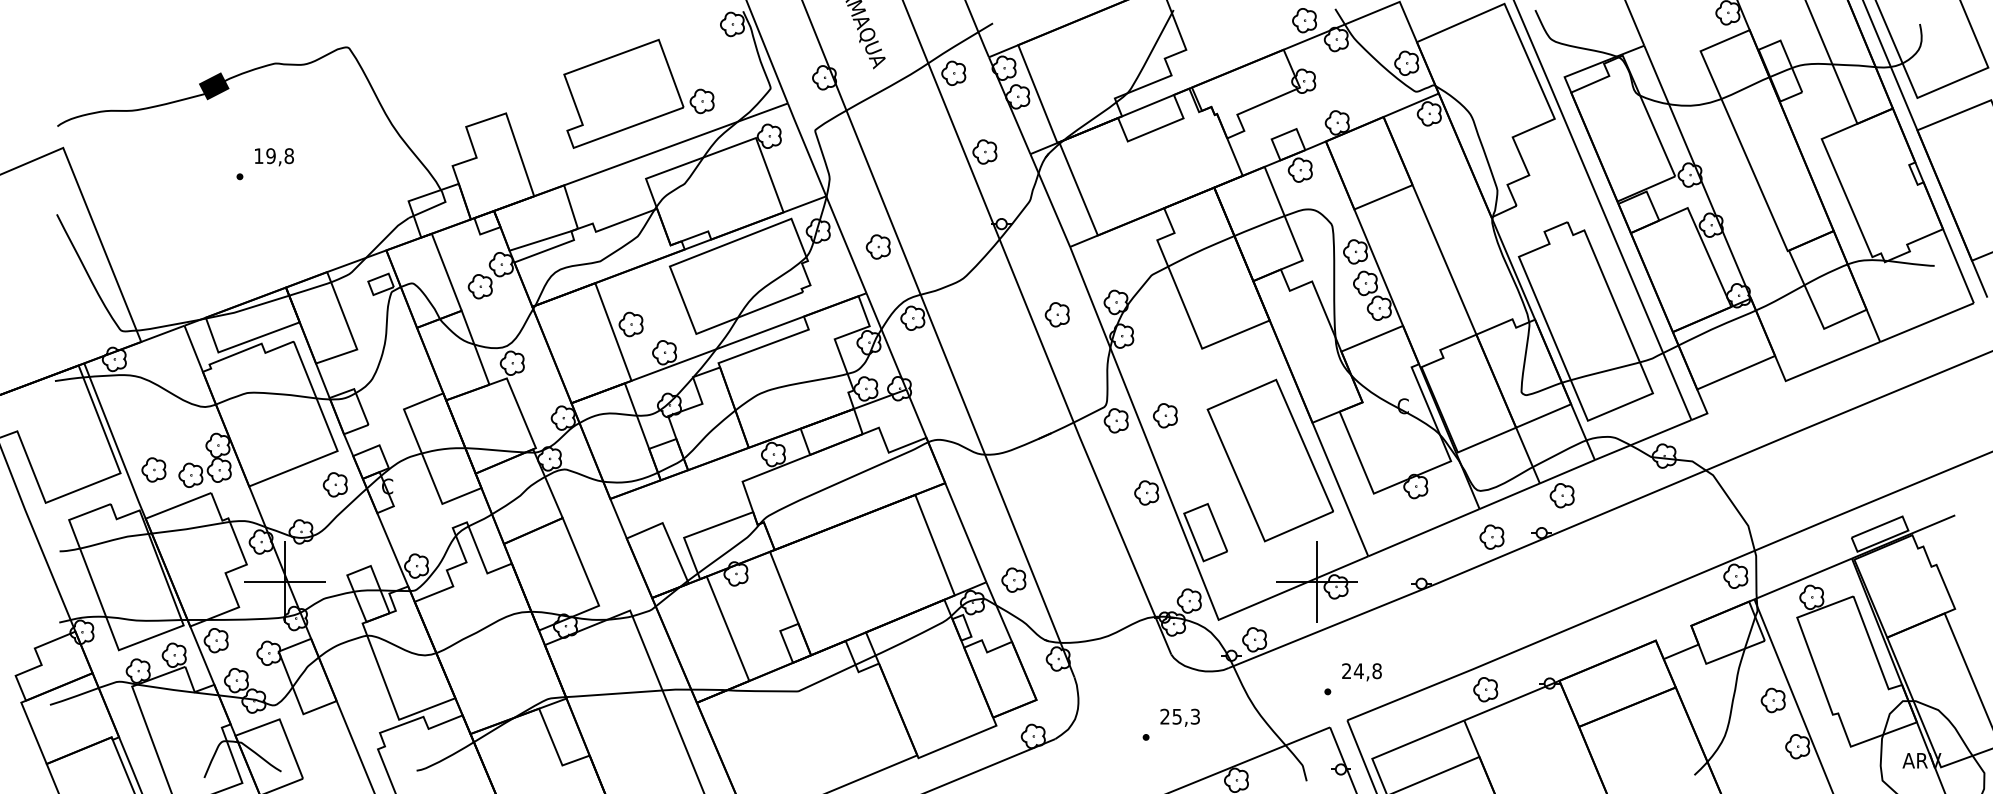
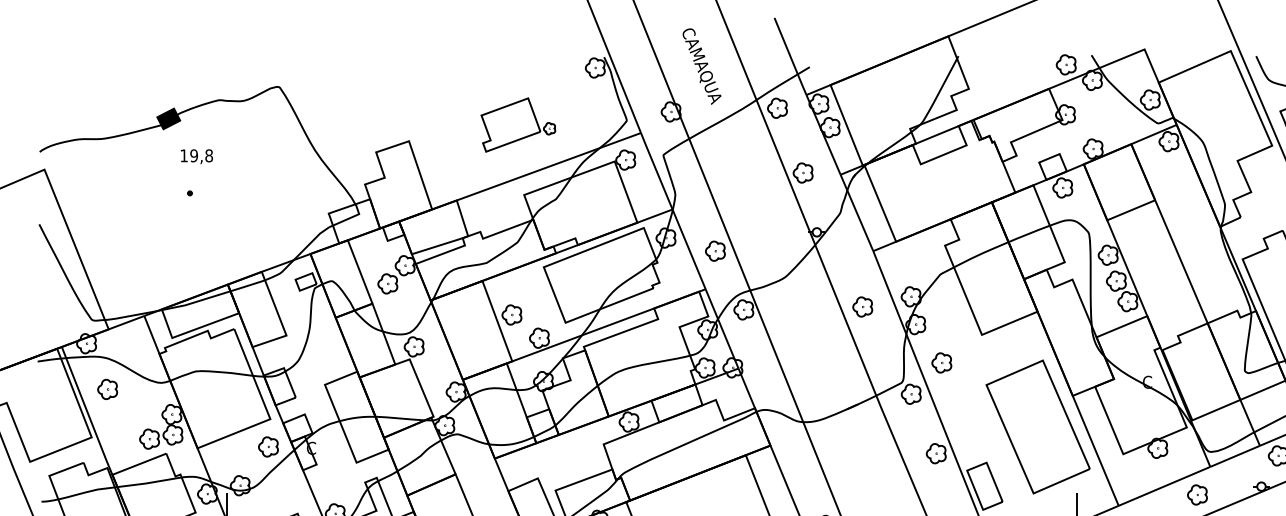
part: (638, 93) -> (518, 124), size x0.6
text: (274, 157) -> (197, 156), moved
part: (1165, 415) -> (941, 362), moved
part: (153, 469) -> (107, 389), moved
part: (1491, 536) -> (1197, 494), moved

